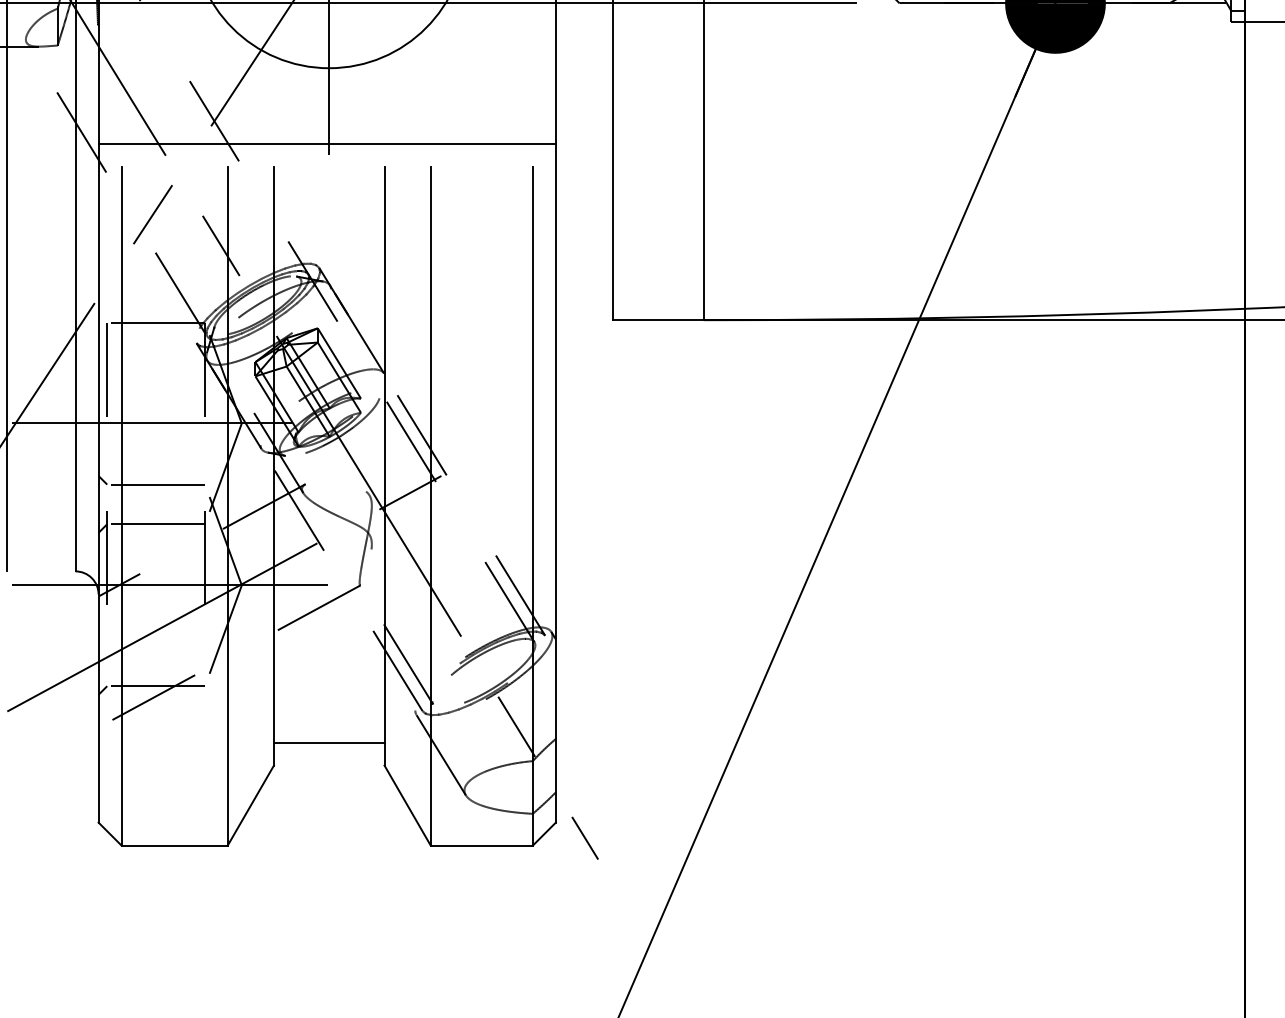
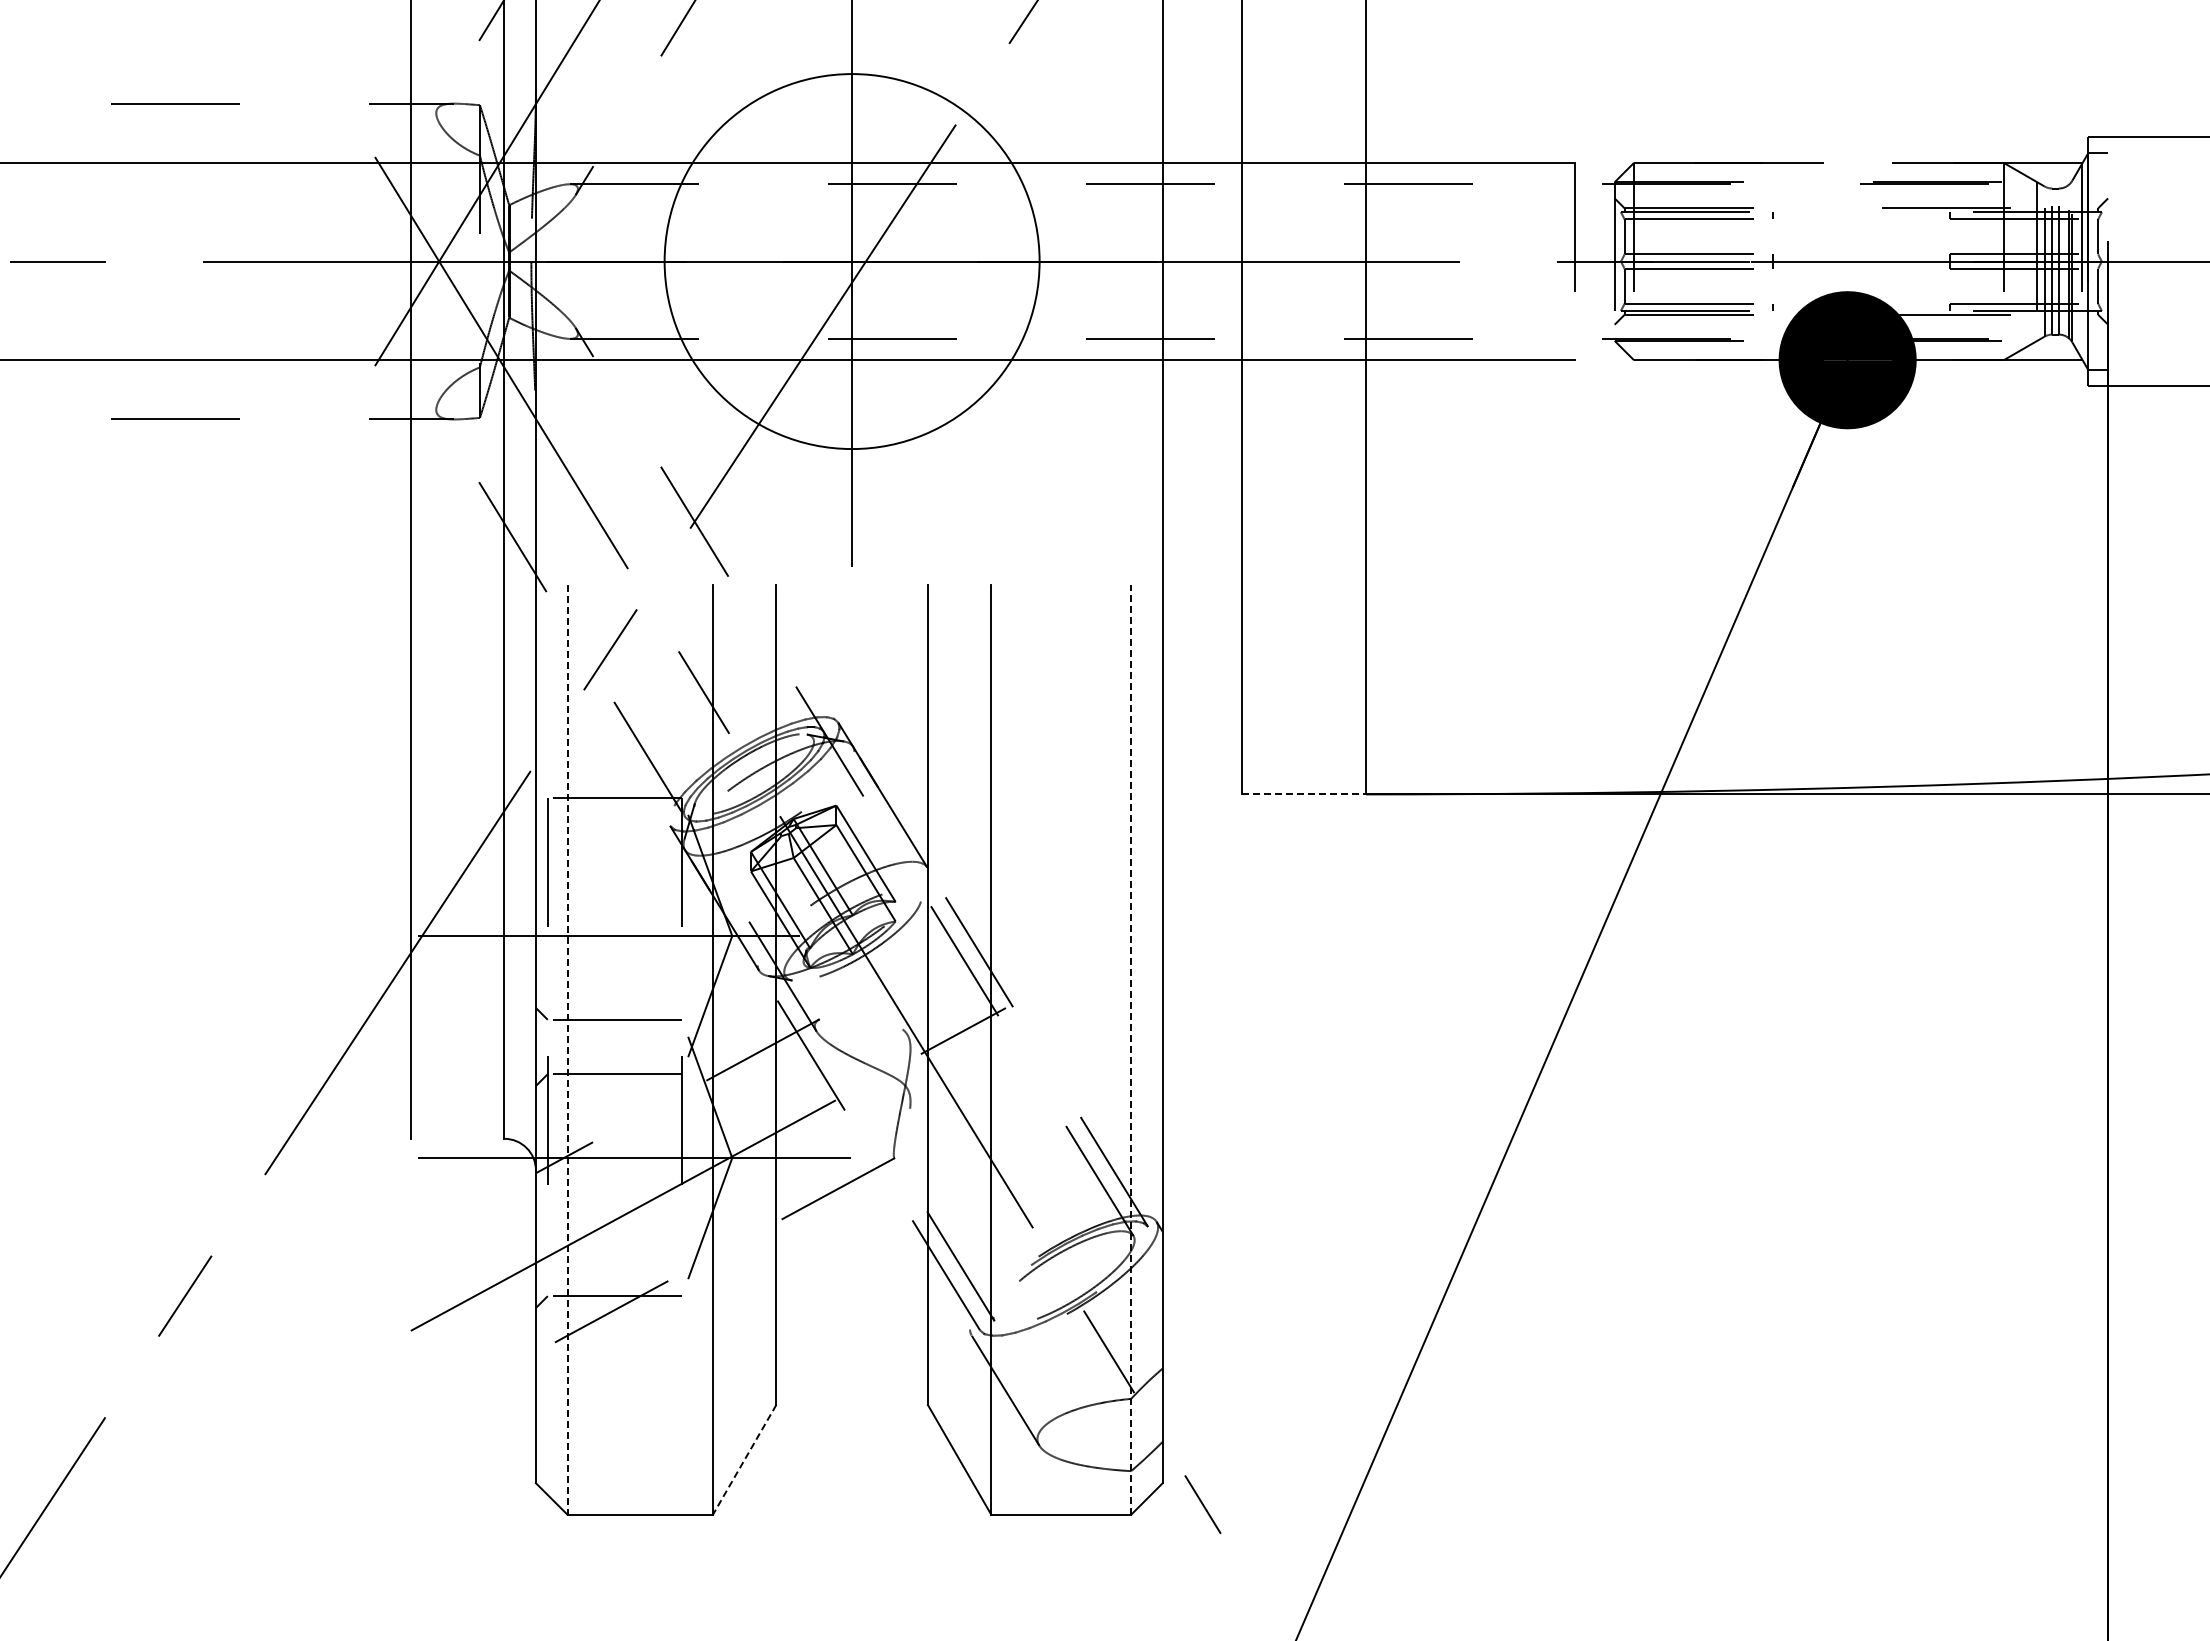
line: (326, 144) -> (848, 553), removed
line: (659, 320) -> (1304, 794), solid -> dashed
line: (121, 506) -> (567, 1049), solid -> dashed
line: (533, 506) -> (1131, 1049), solid -> dashed
line: (328, 742) -> (851, 1373), removed
line: (250, 806) -> (744, 1460), solid -> dashed

